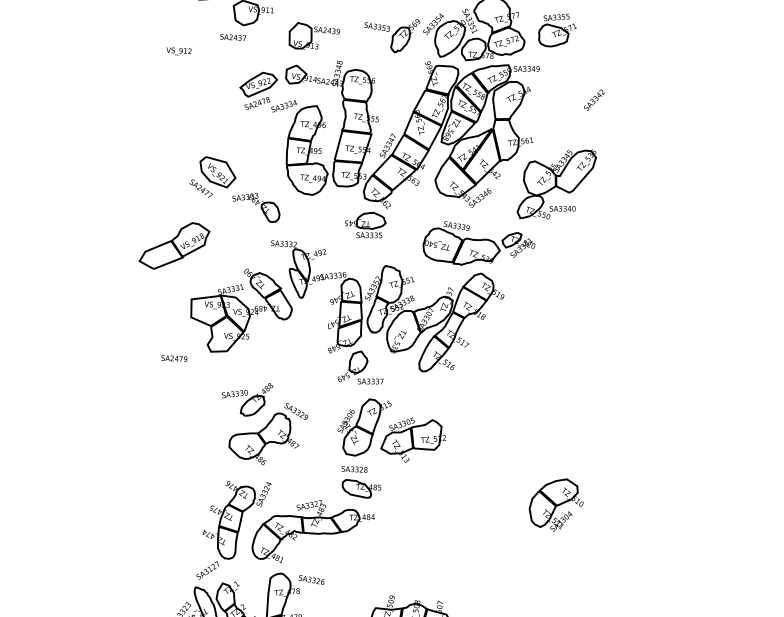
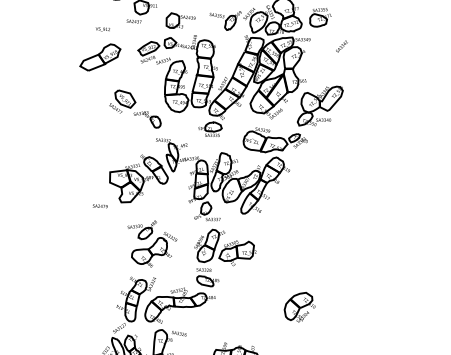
text: (593, 99) -> (341, 46), moved
part: (174, 245) -> (100, 57), moved
part: (555, 504) -> (299, 307), moved

